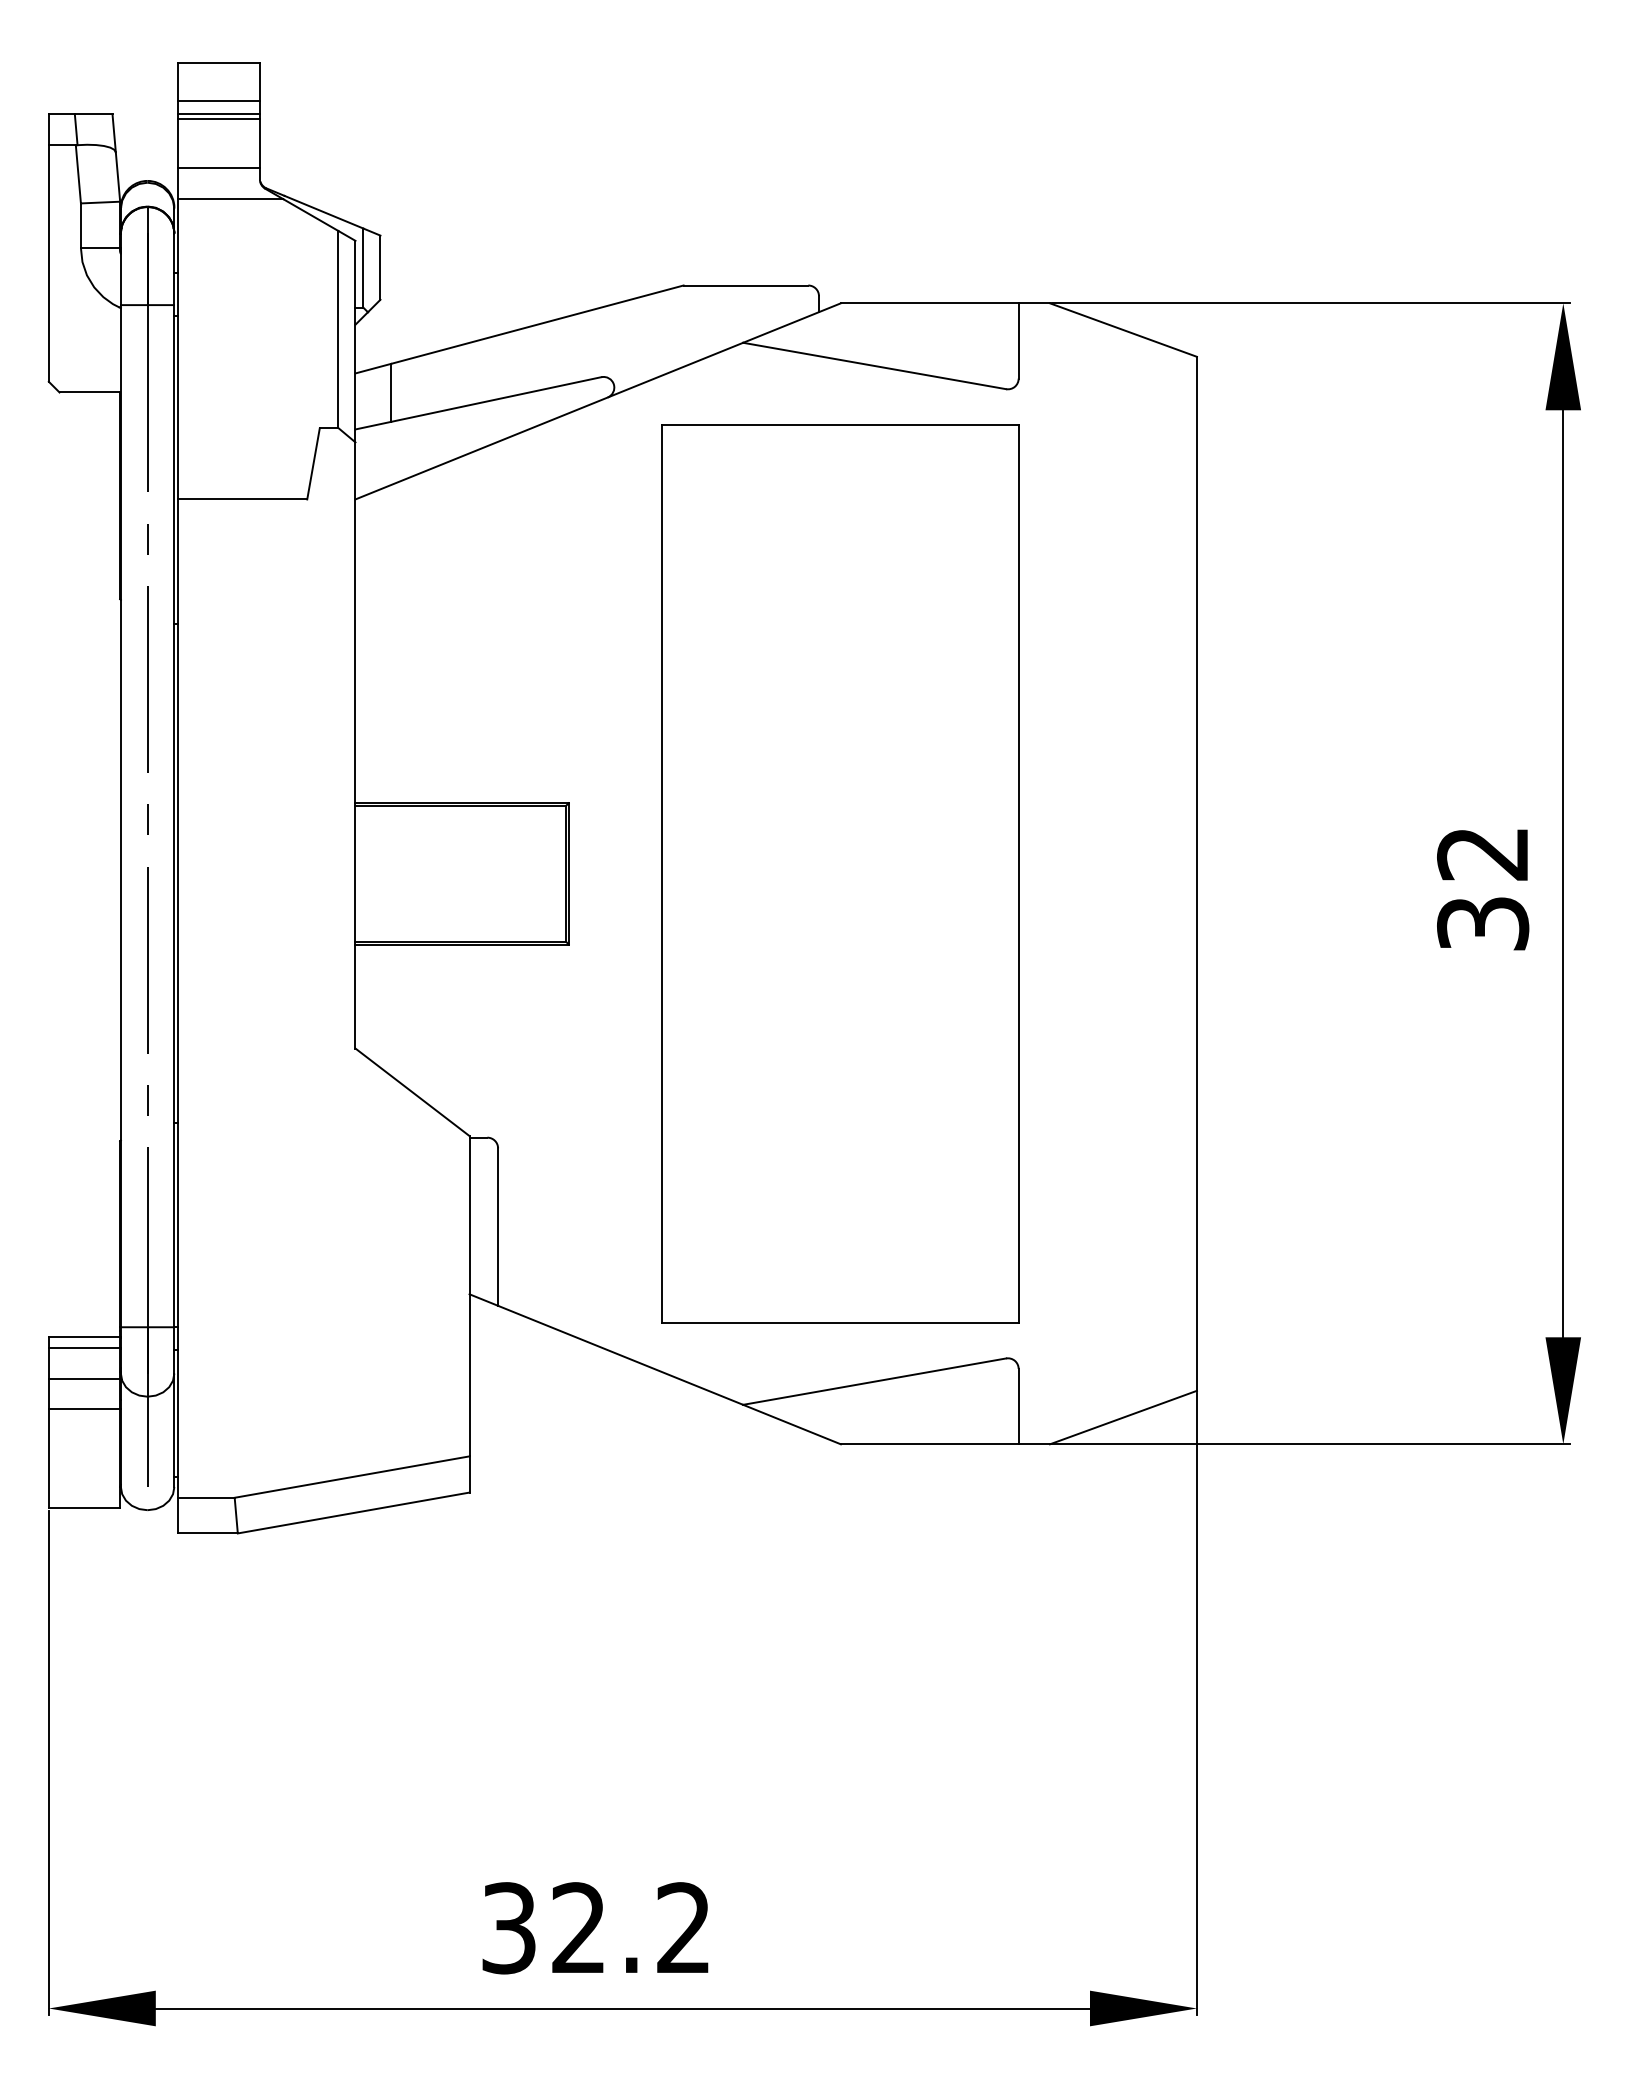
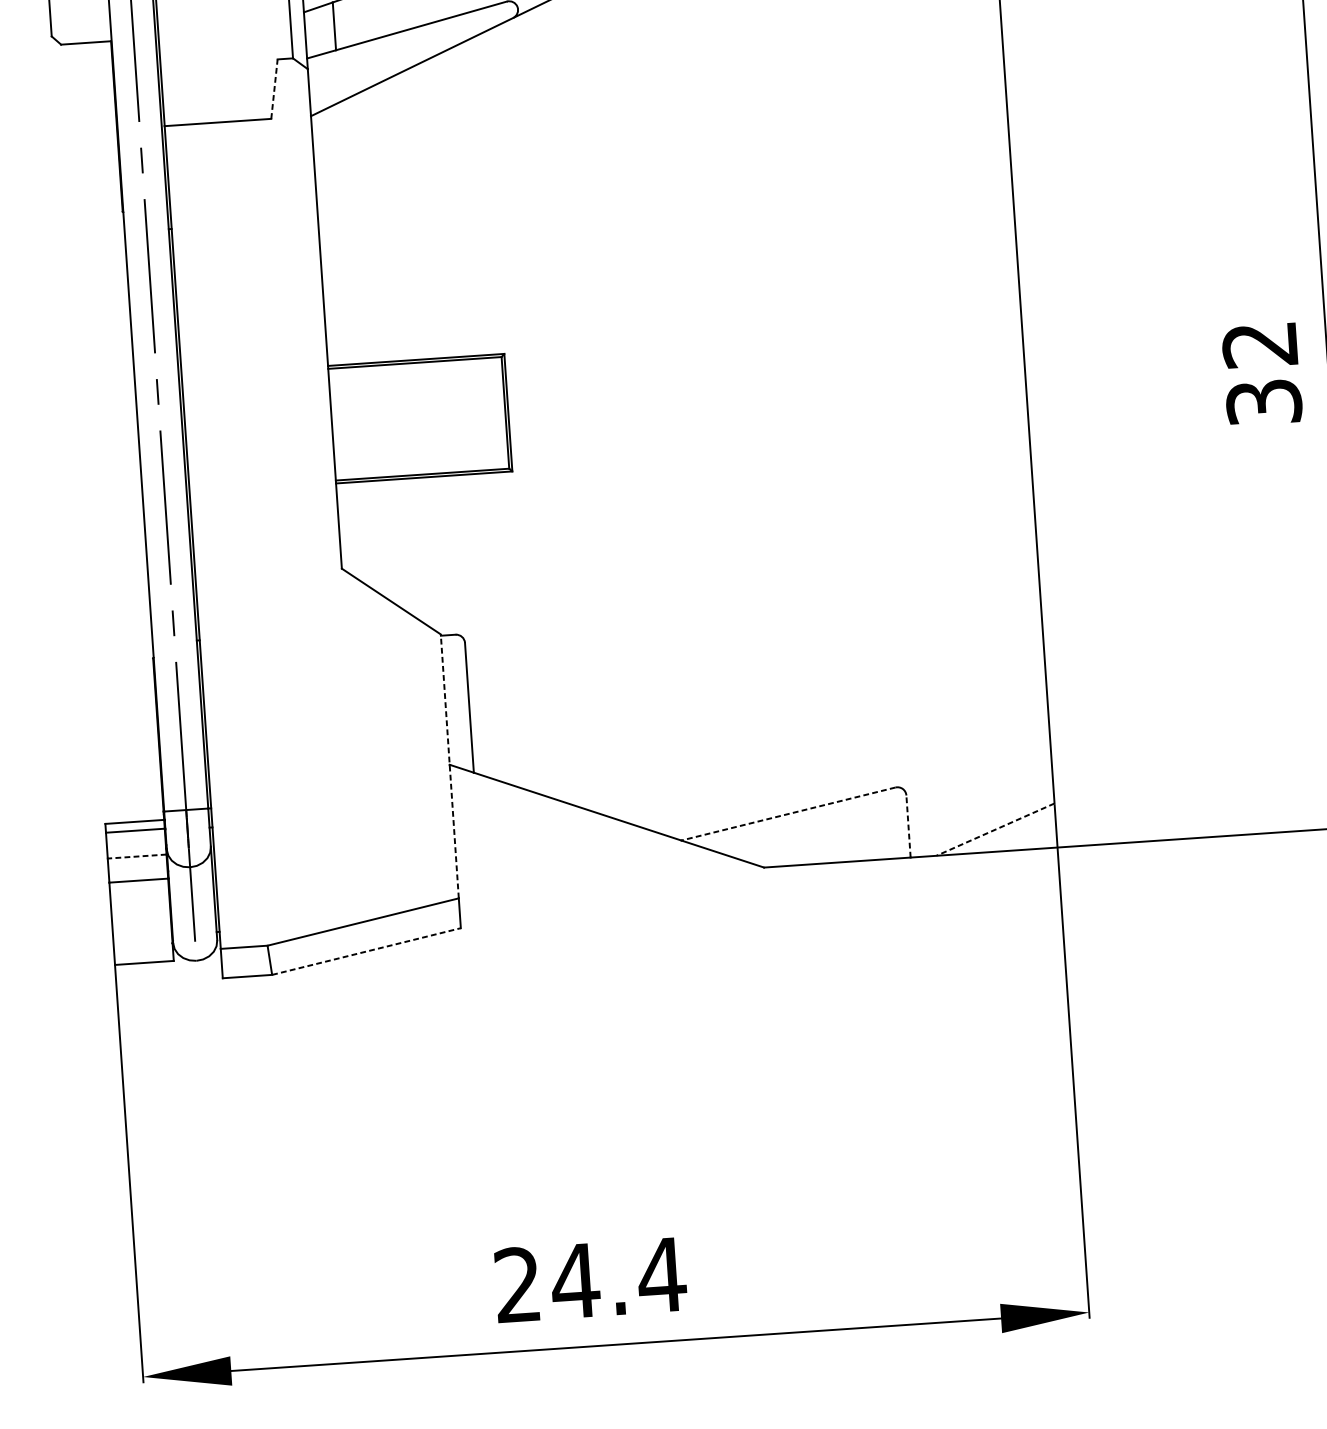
line: (313, 463) -> (274, 88), solid -> dashed
part: (840, 873) -> (731, 397), removed
line: (469, 1295) -> (449, 765), solid -> dashed
line: (84, 1379) -> (137, 856), solid -> dashed
line: (874, 1381) -> (788, 813), solid -> dashed
line: (1018, 1406) -> (908, 826), solid -> dashed
line: (1123, 1417) -> (995, 829), solid -> dashed
line: (353, 1513) -> (366, 951), solid -> dashed
text: (597, 1928) -> (590, 1280), 32.2 -> 24.4

